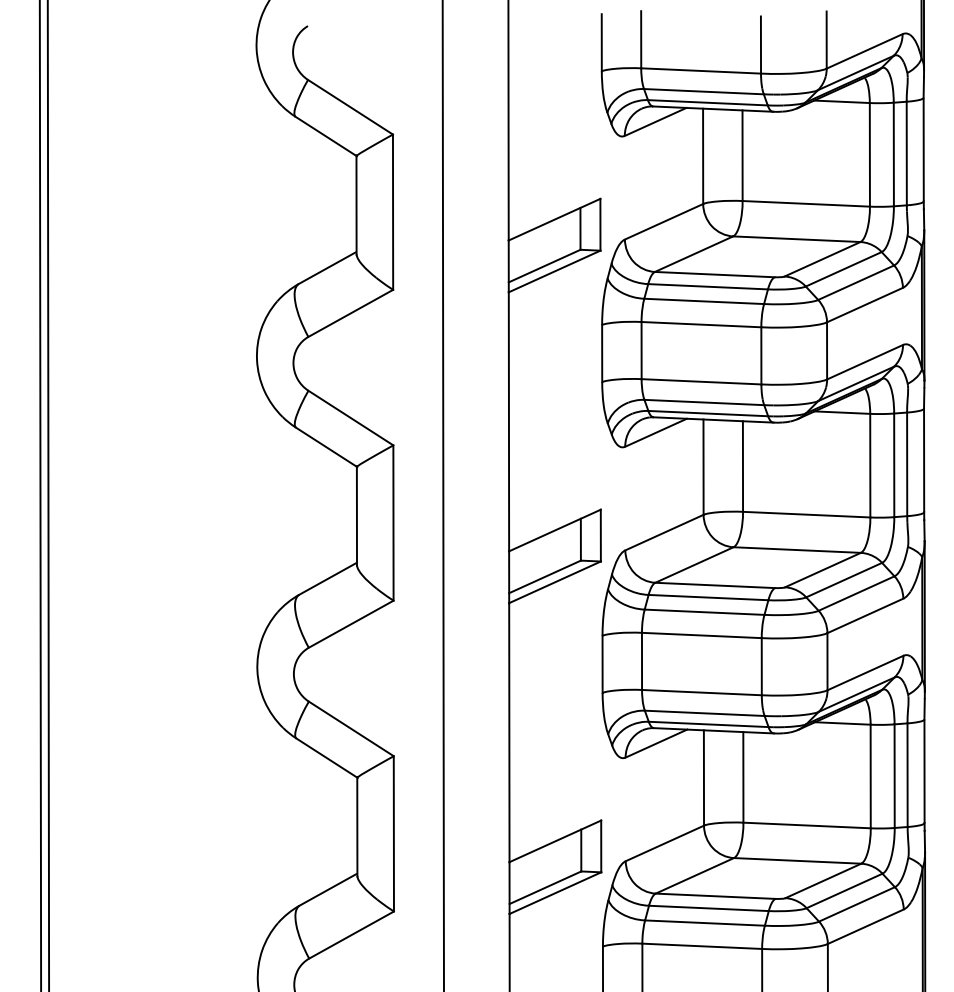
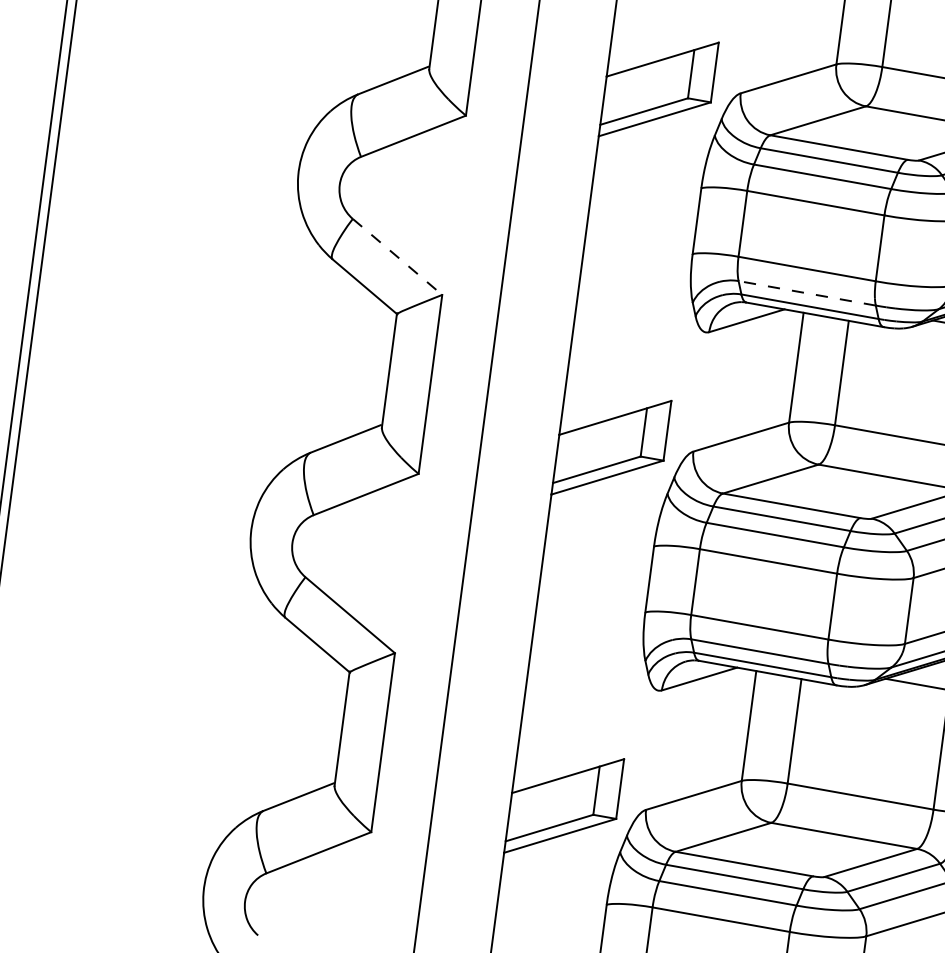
line: (704, 402) -> (807, 293), solid -> dashed
line: (351, 418) -> (398, 257), solid -> dashed

